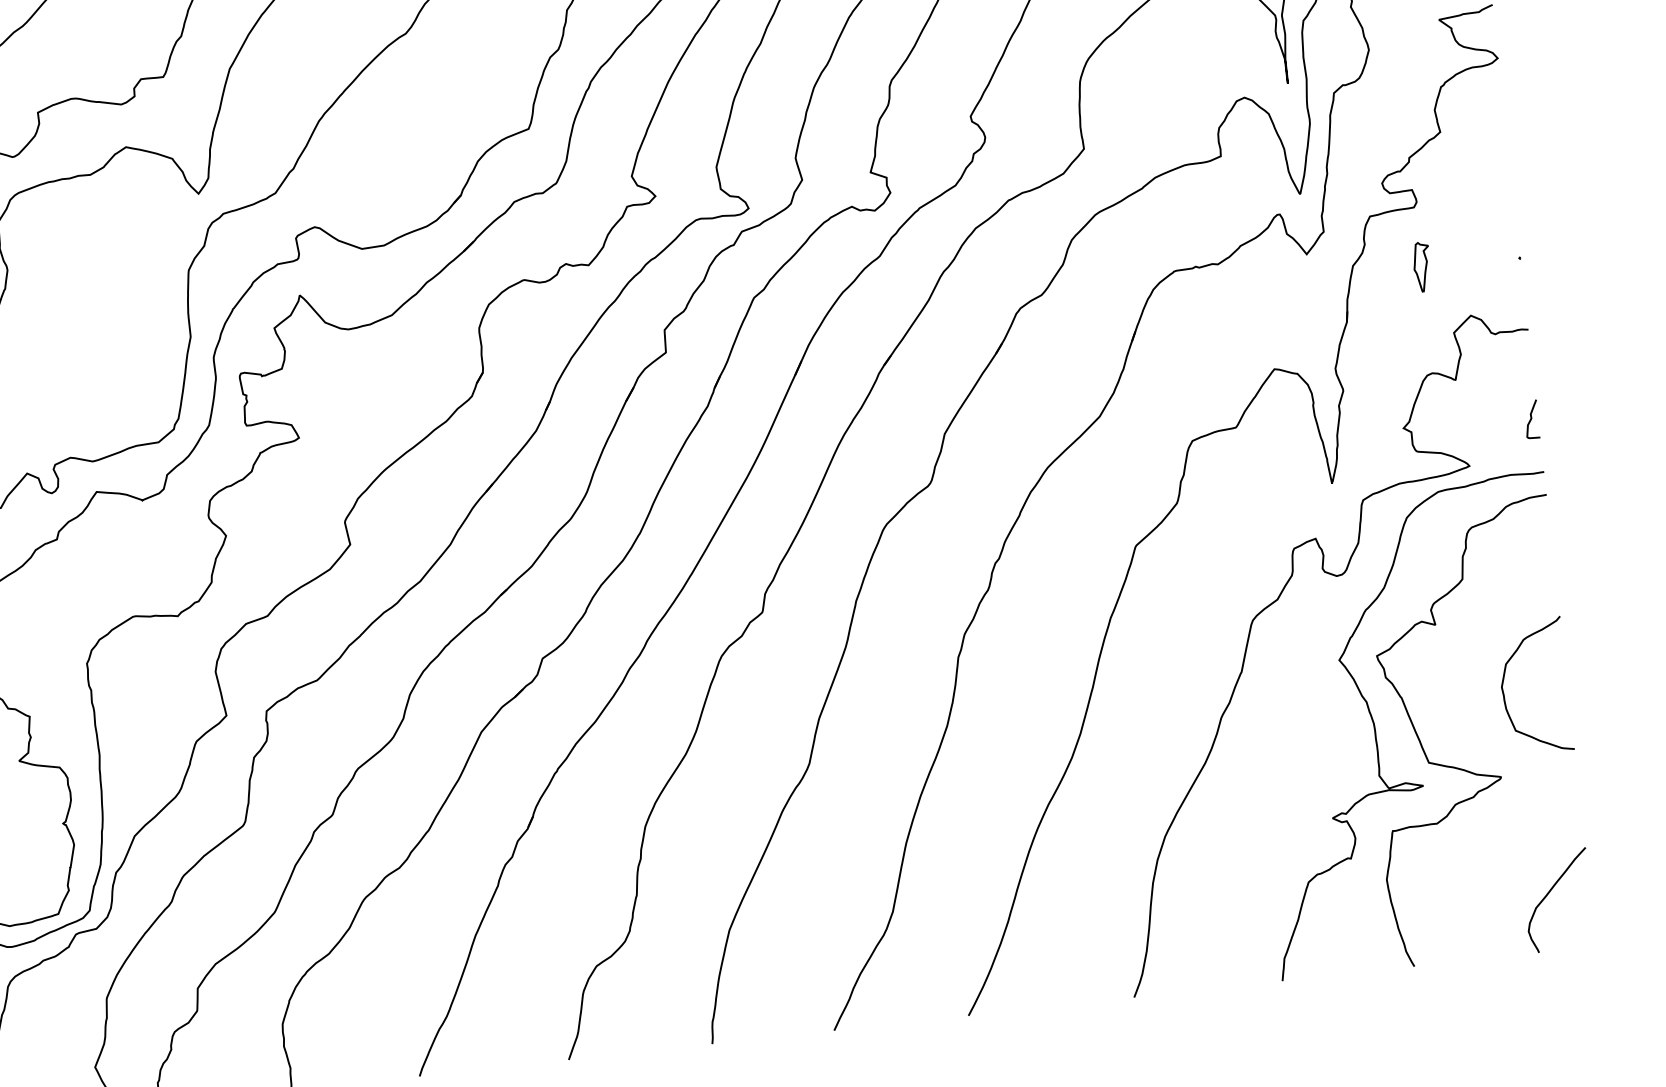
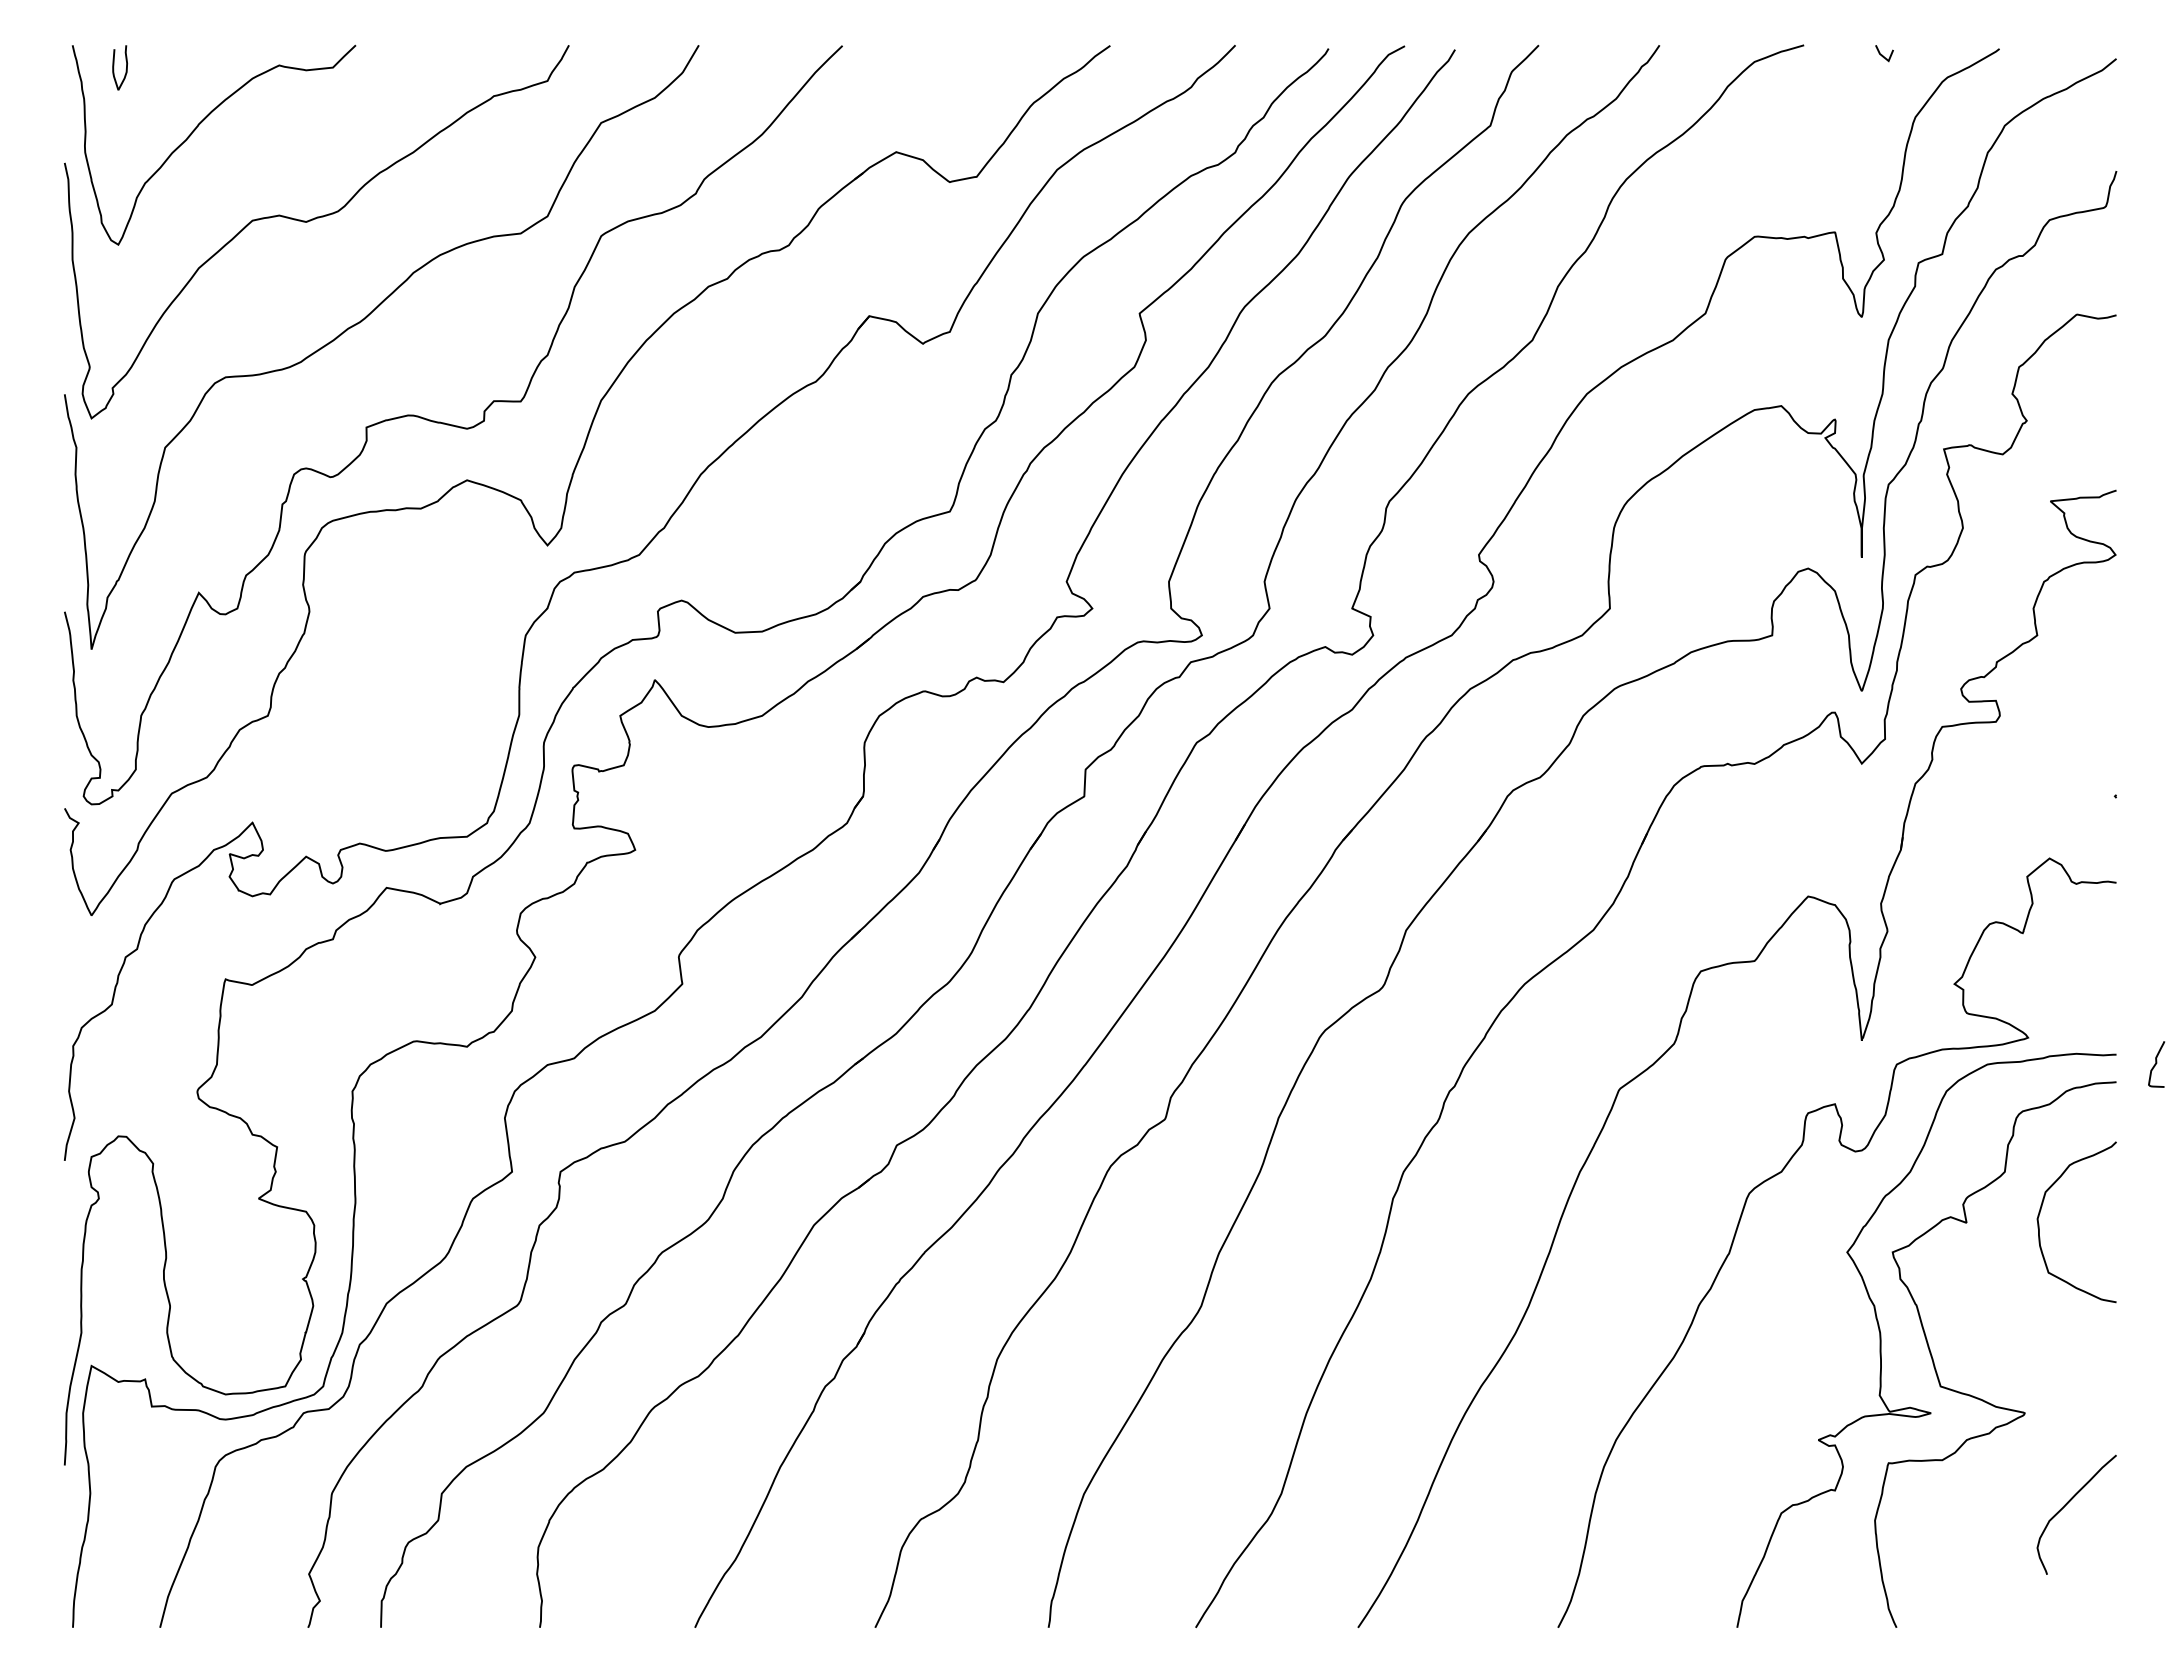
part: (1421, 266) -> (1997, 793), removed
curve: (1531, 419) -> (2156, 1064), moved
curve: (1504, 679) -> (2041, 1210), moved
curve: (1549, 892) -> (2067, 1504), moved

